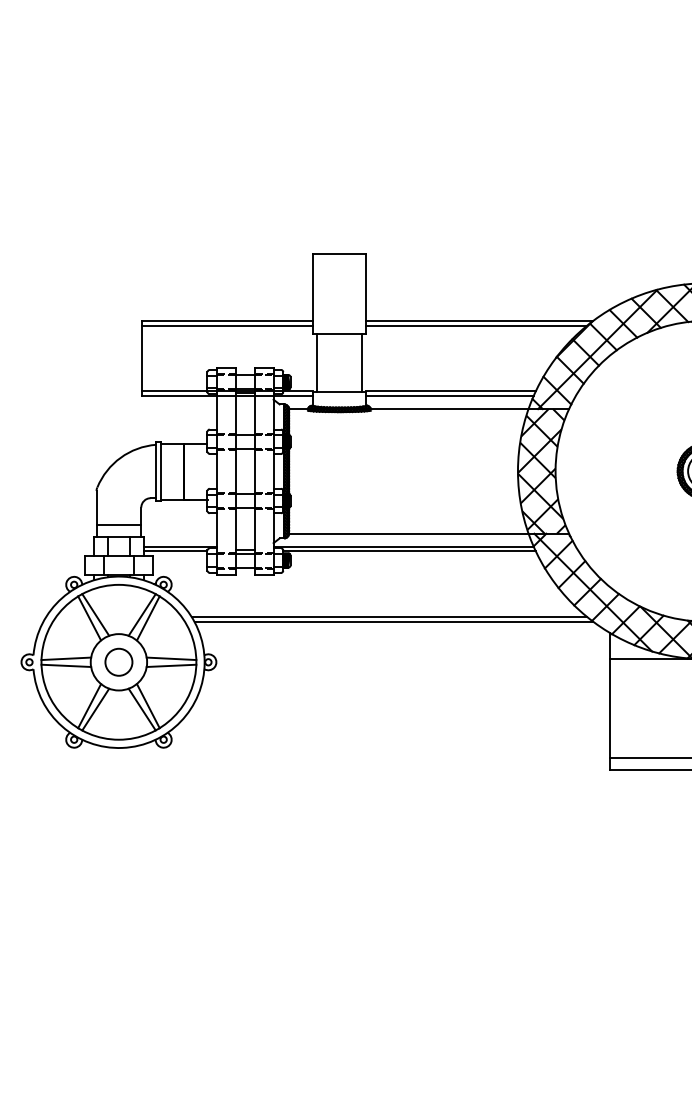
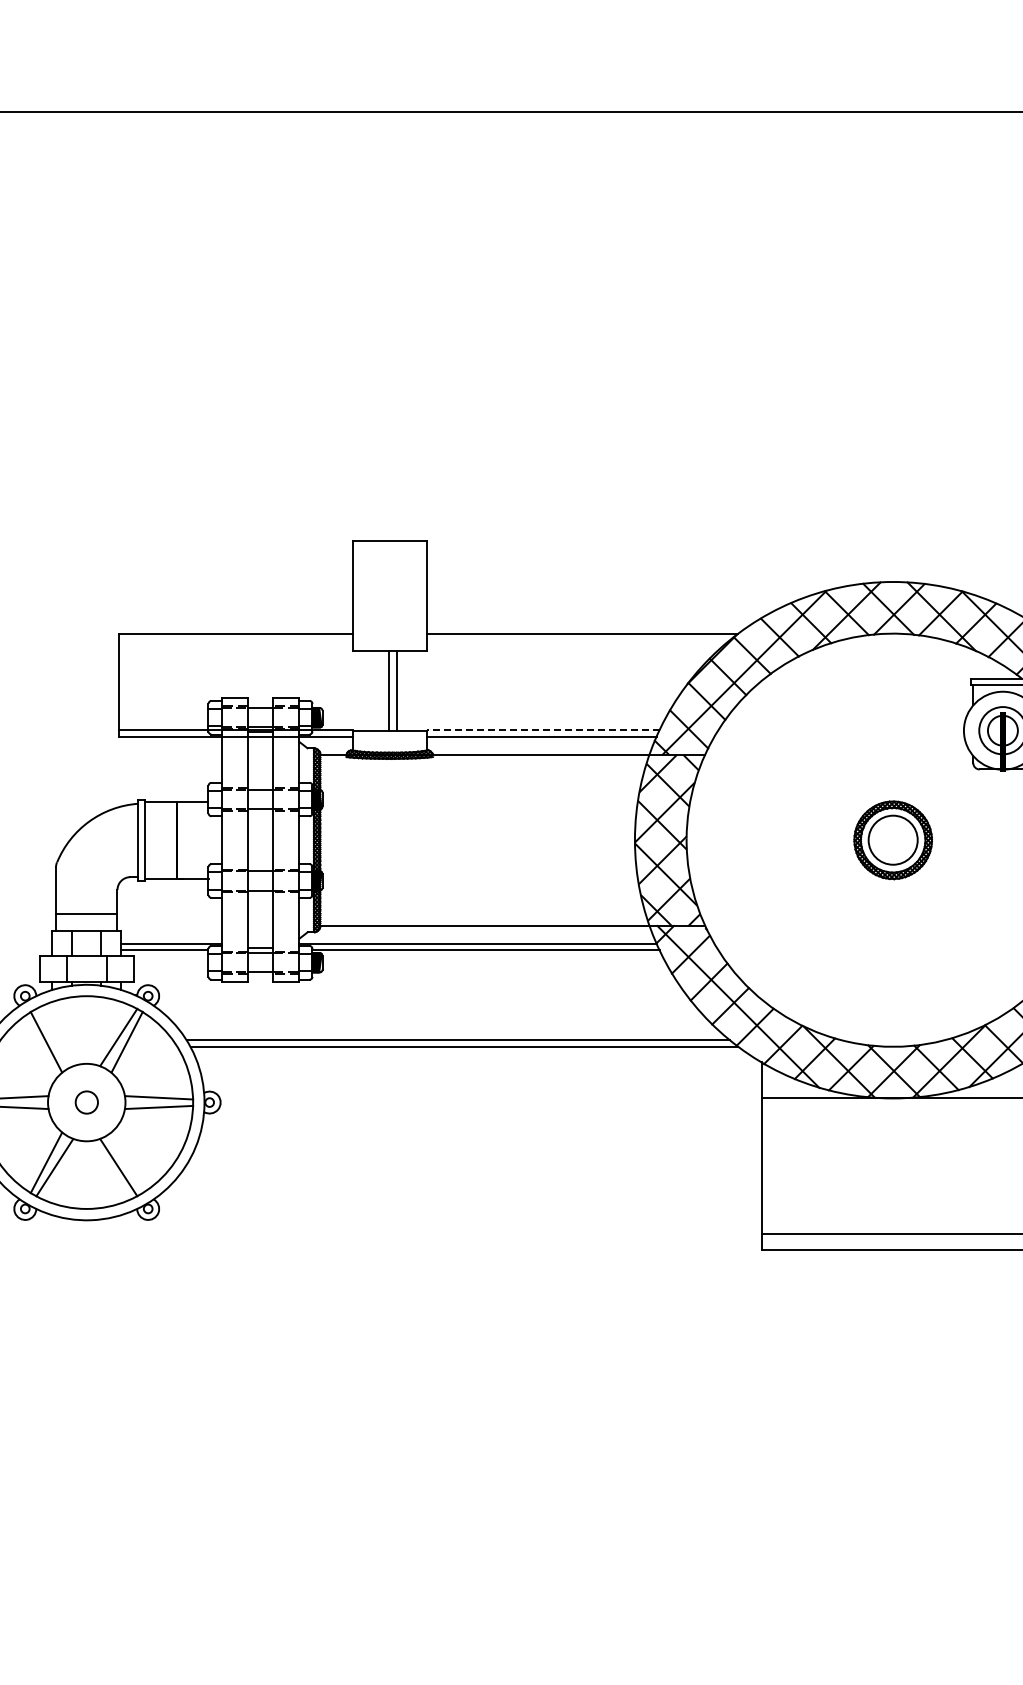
line: (227, 325) -> (235, 640), removed
line: (476, 325) -> (577, 640), removed
line: (317, 362) -> (397, 690), moved
line: (361, 362) -> (389, 690), moved
line: (450, 391) -> (542, 730), solid -> dashed
line: (95, 614) -> (54, 1037), removed
circle: (118, 662) -> (86, 1102), size x0.6
line: (147, 705) -> (126, 1162), removed

